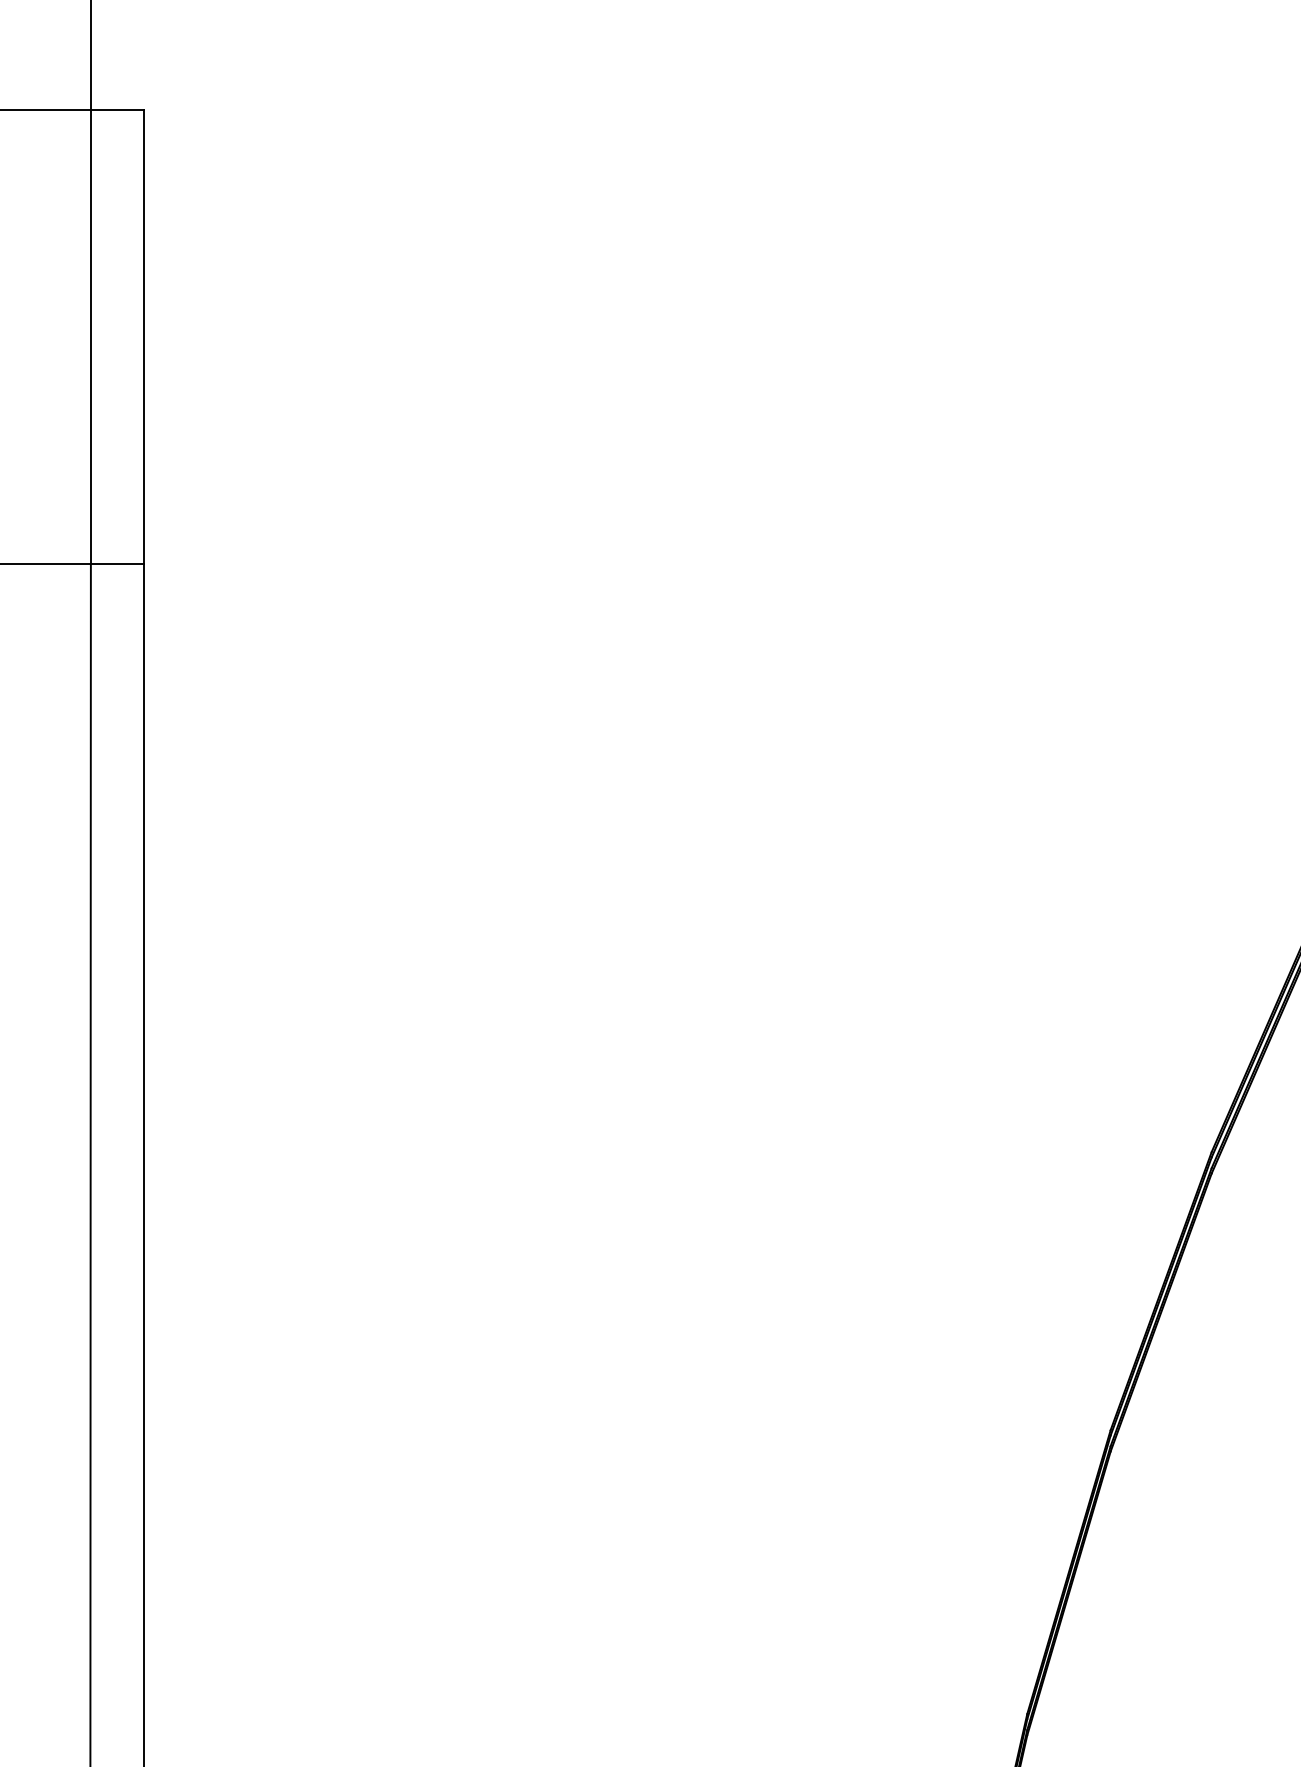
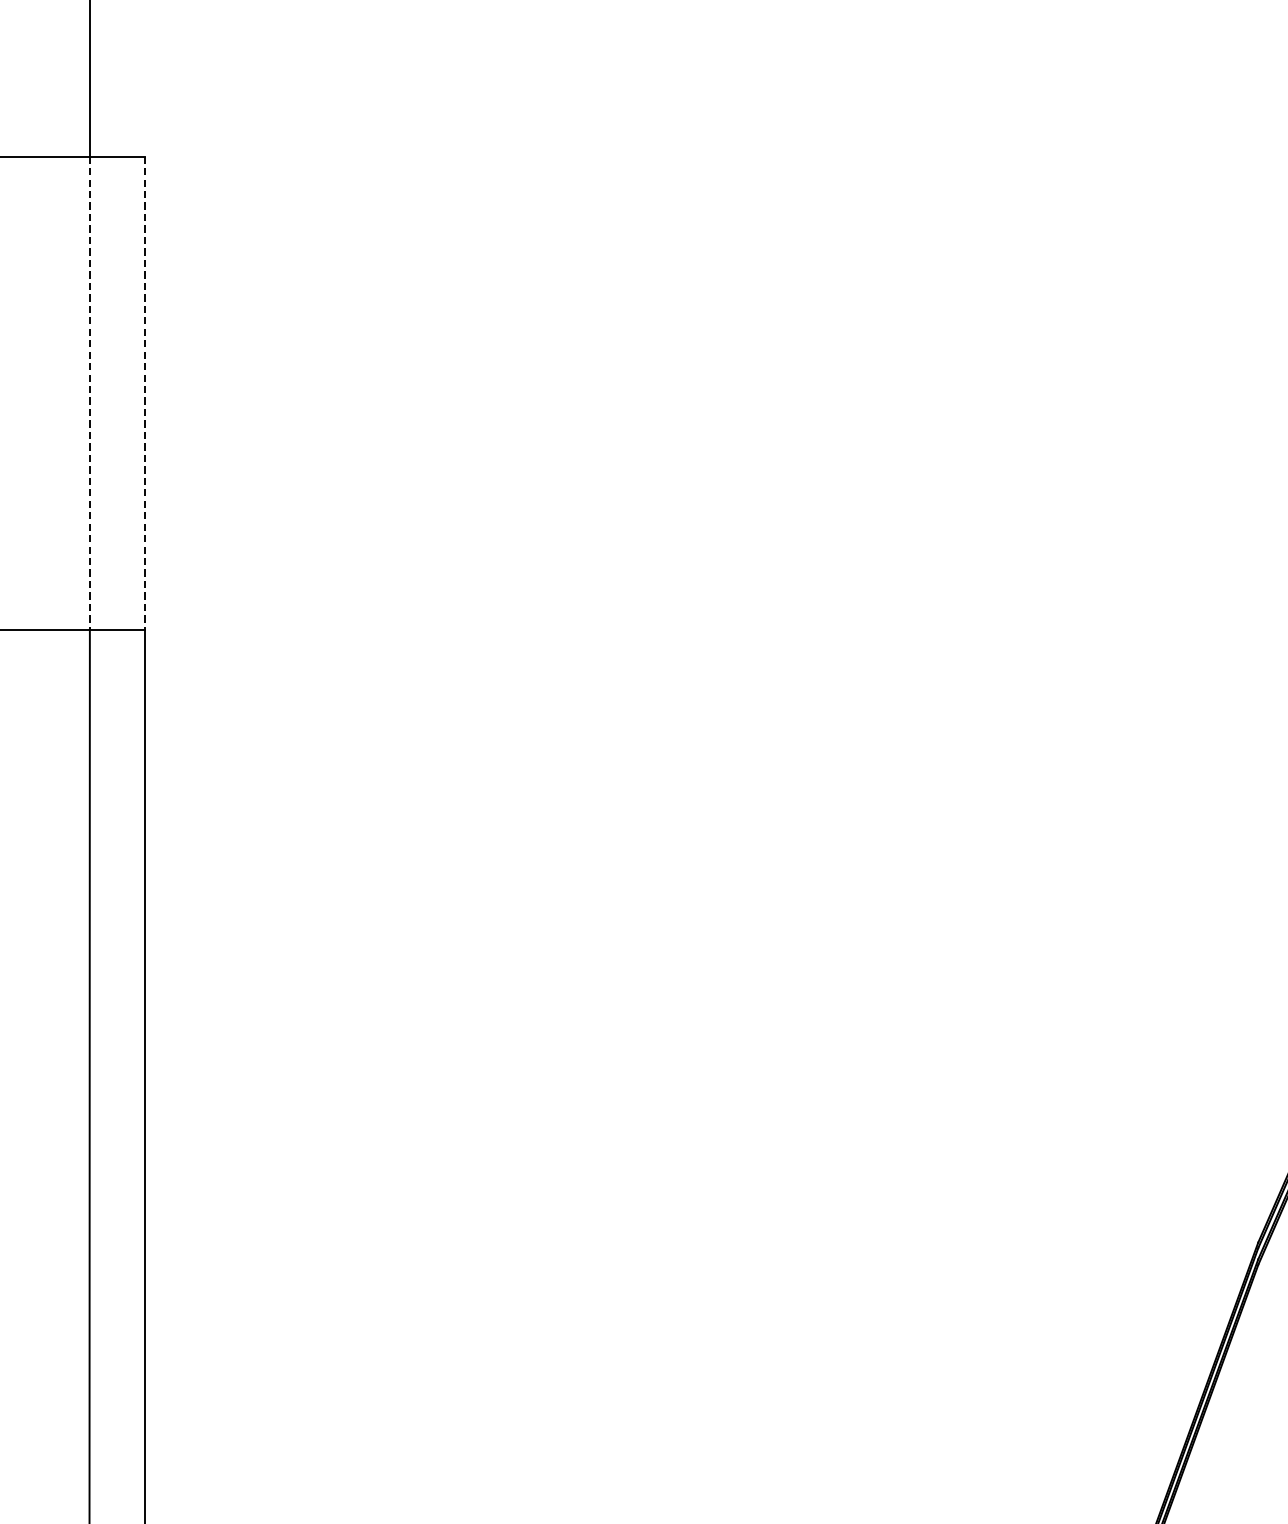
line: (90, 337) -> (89, 393), solid -> dashed
line: (143, 337) -> (144, 393), solid -> dashed

